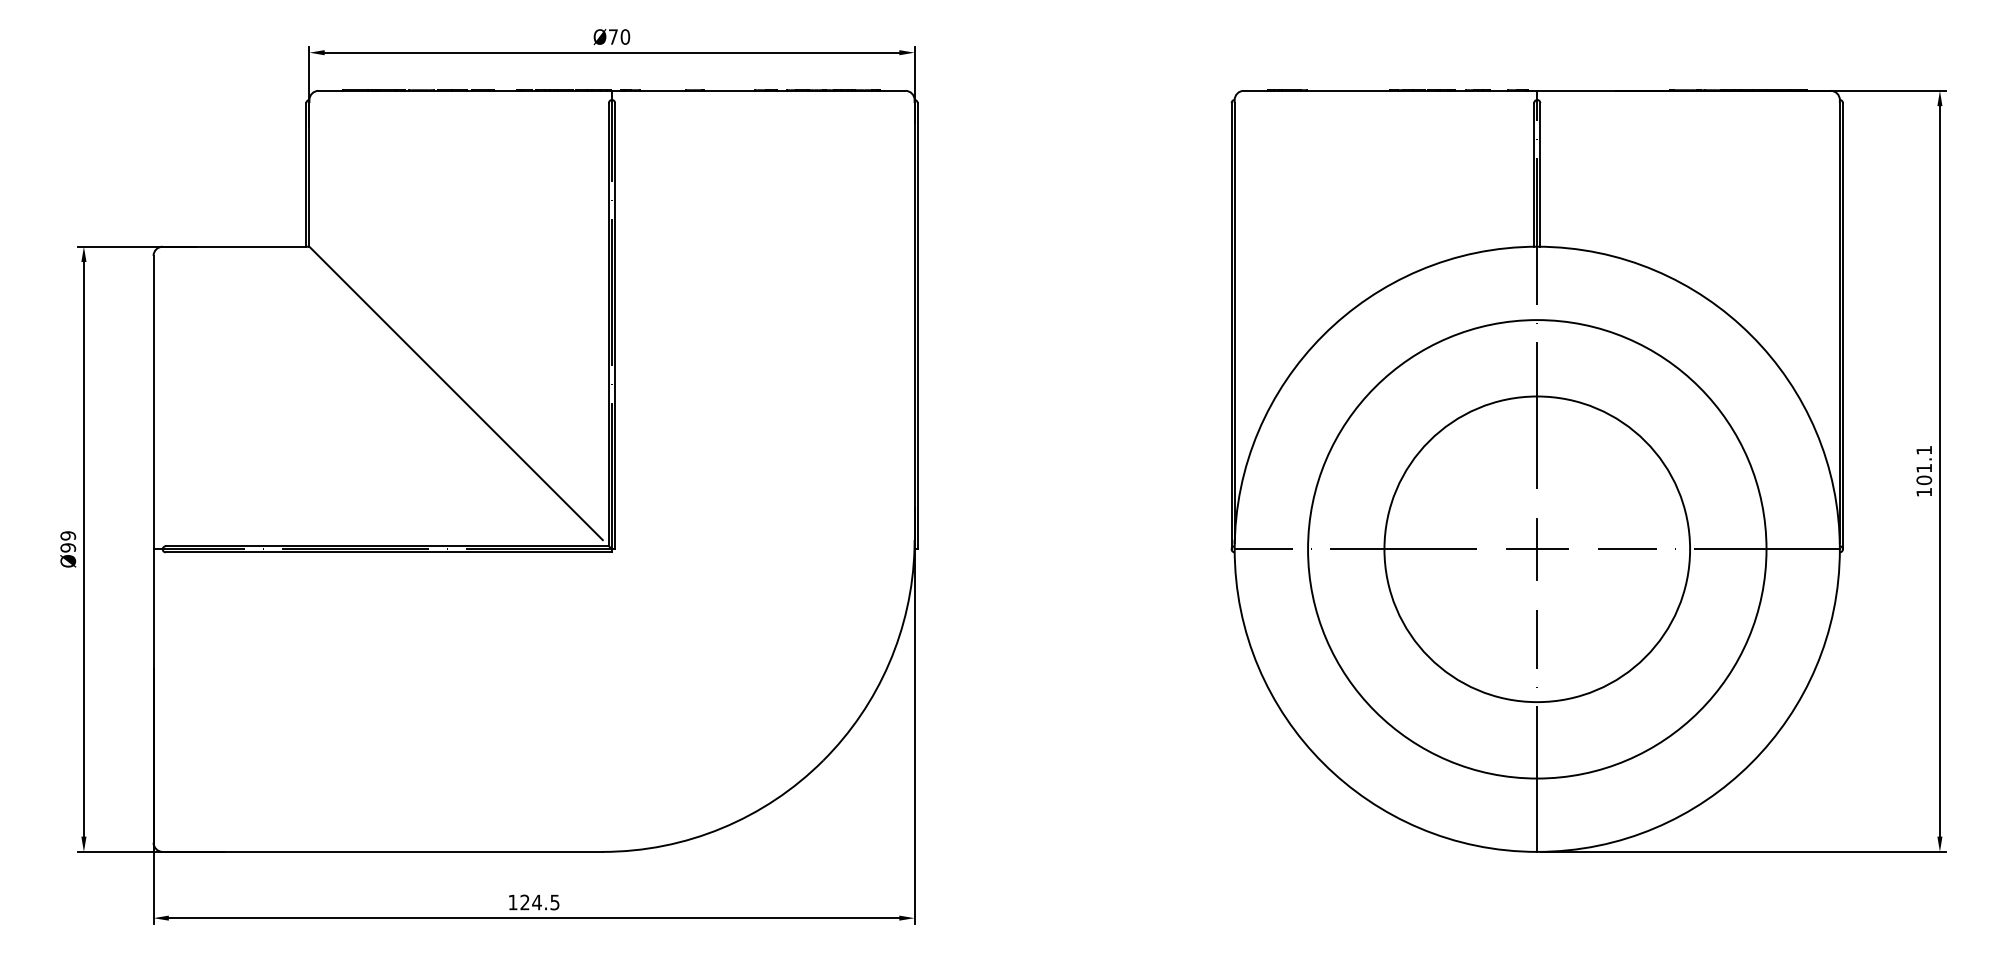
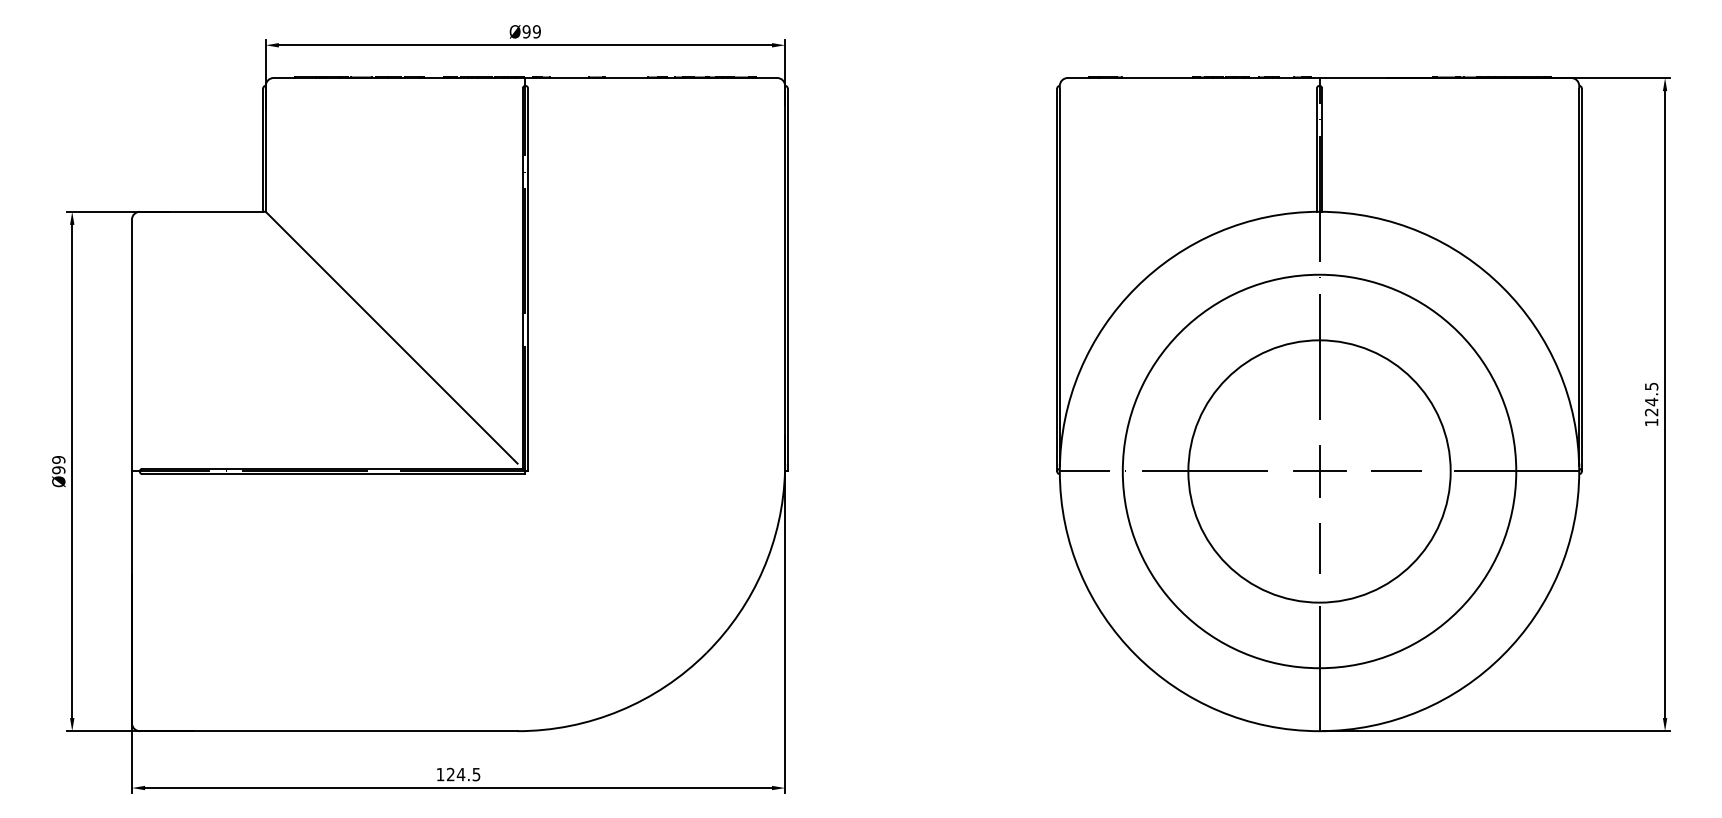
text: (619, 36) -> (531, 31), Ø70 -> Ø99
text: (1924, 465) -> (1651, 399), 101.1 -> 124.5

